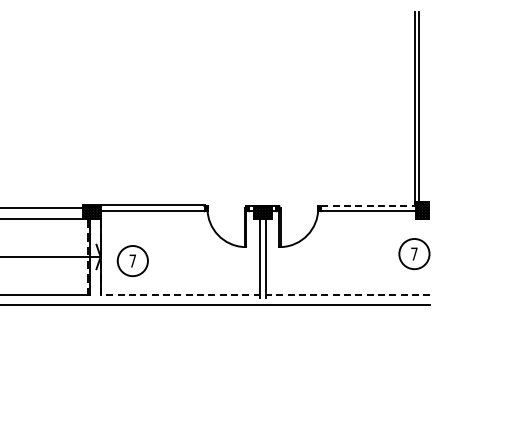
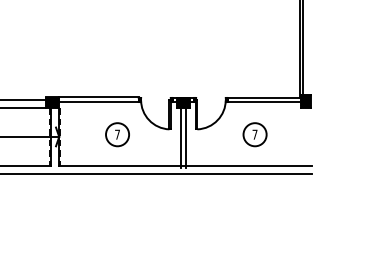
line: (368, 205) -> (264, 97), dashed -> solid
part: (414, 254) -> (255, 135), moved
part: (132, 261) -> (117, 135), moved
line: (265, 294) -> (185, 165), dashed -> solid

